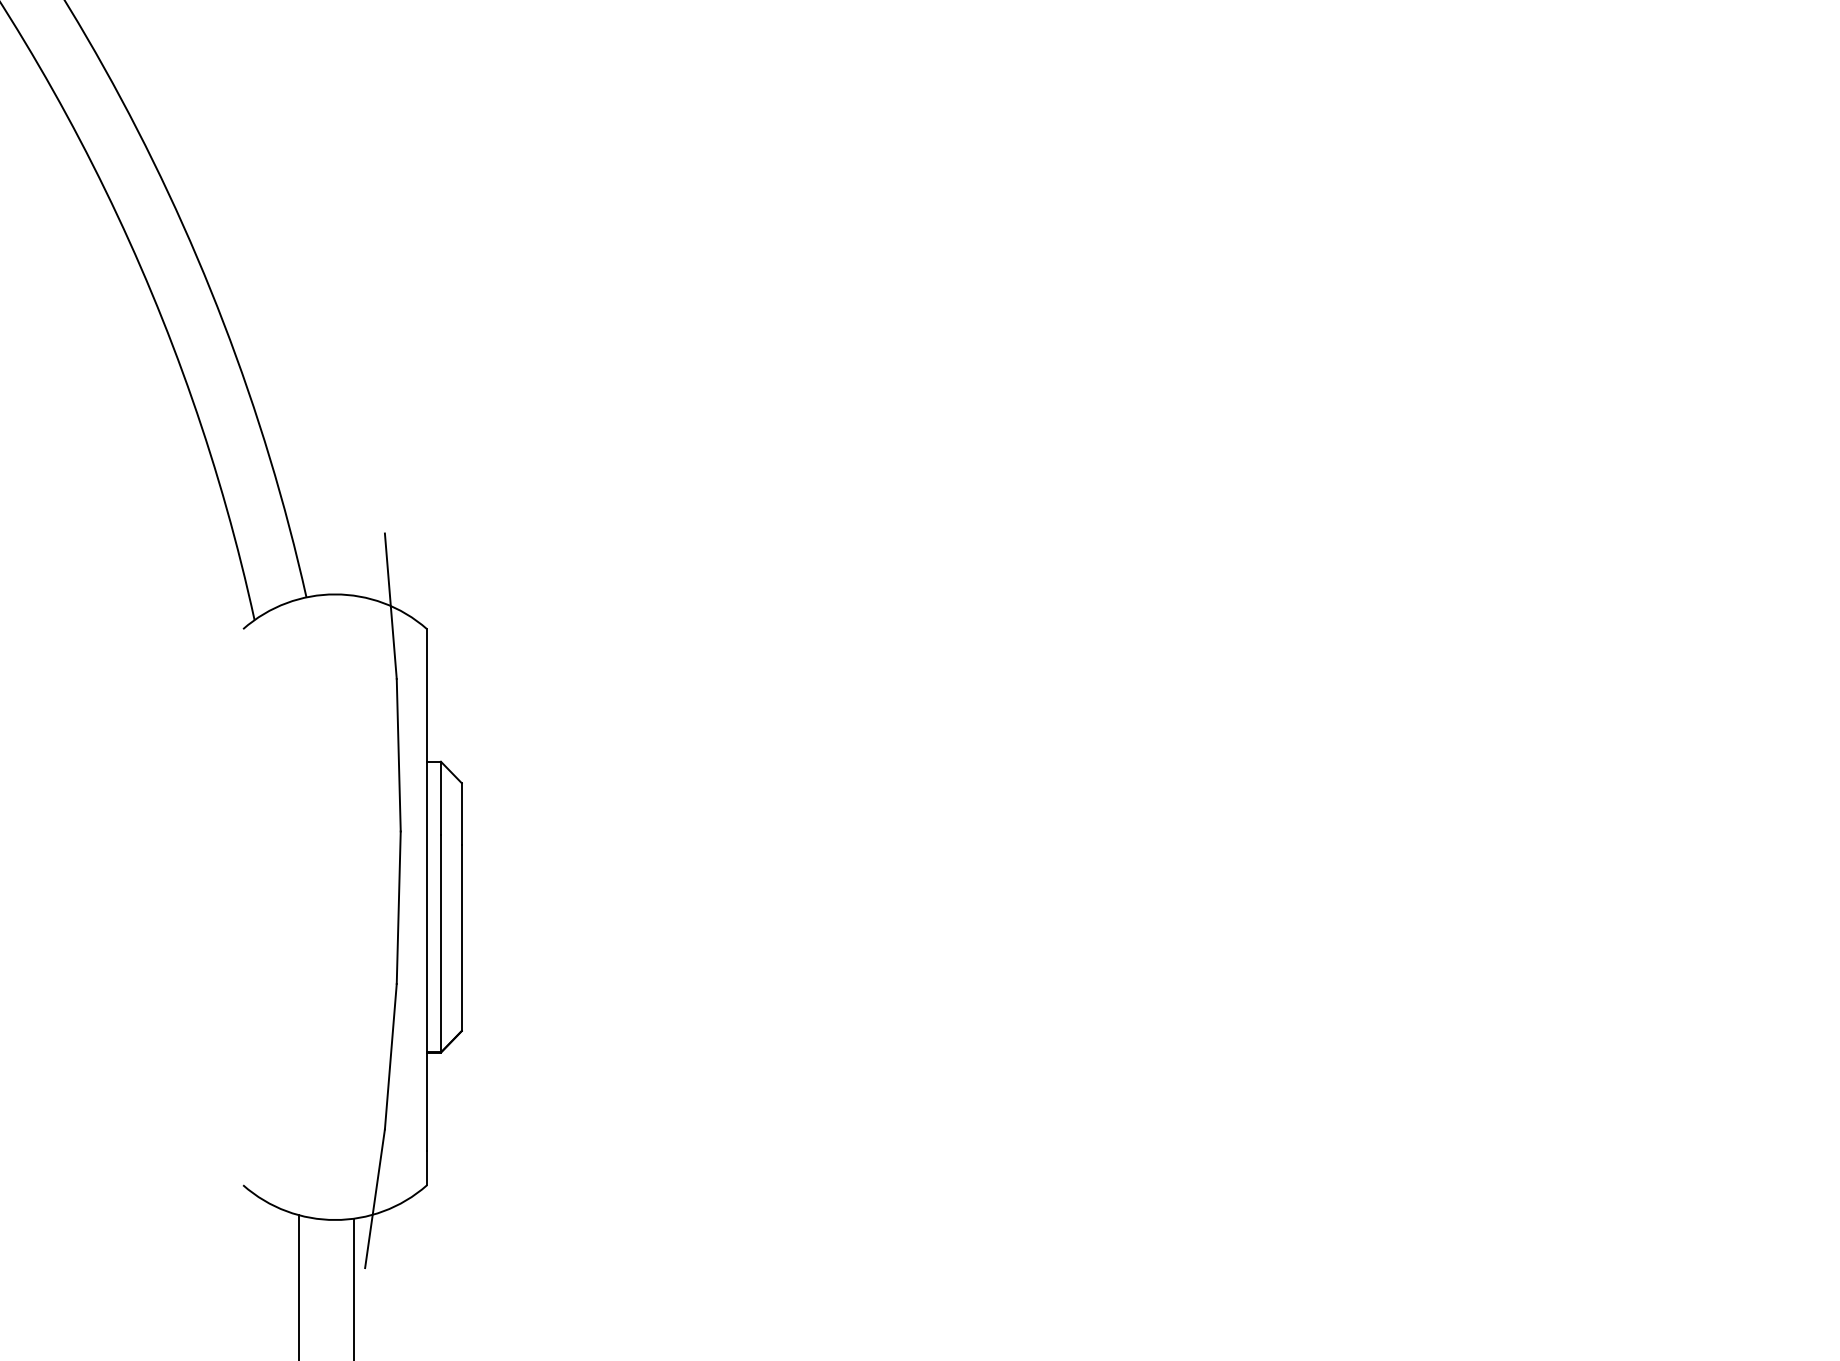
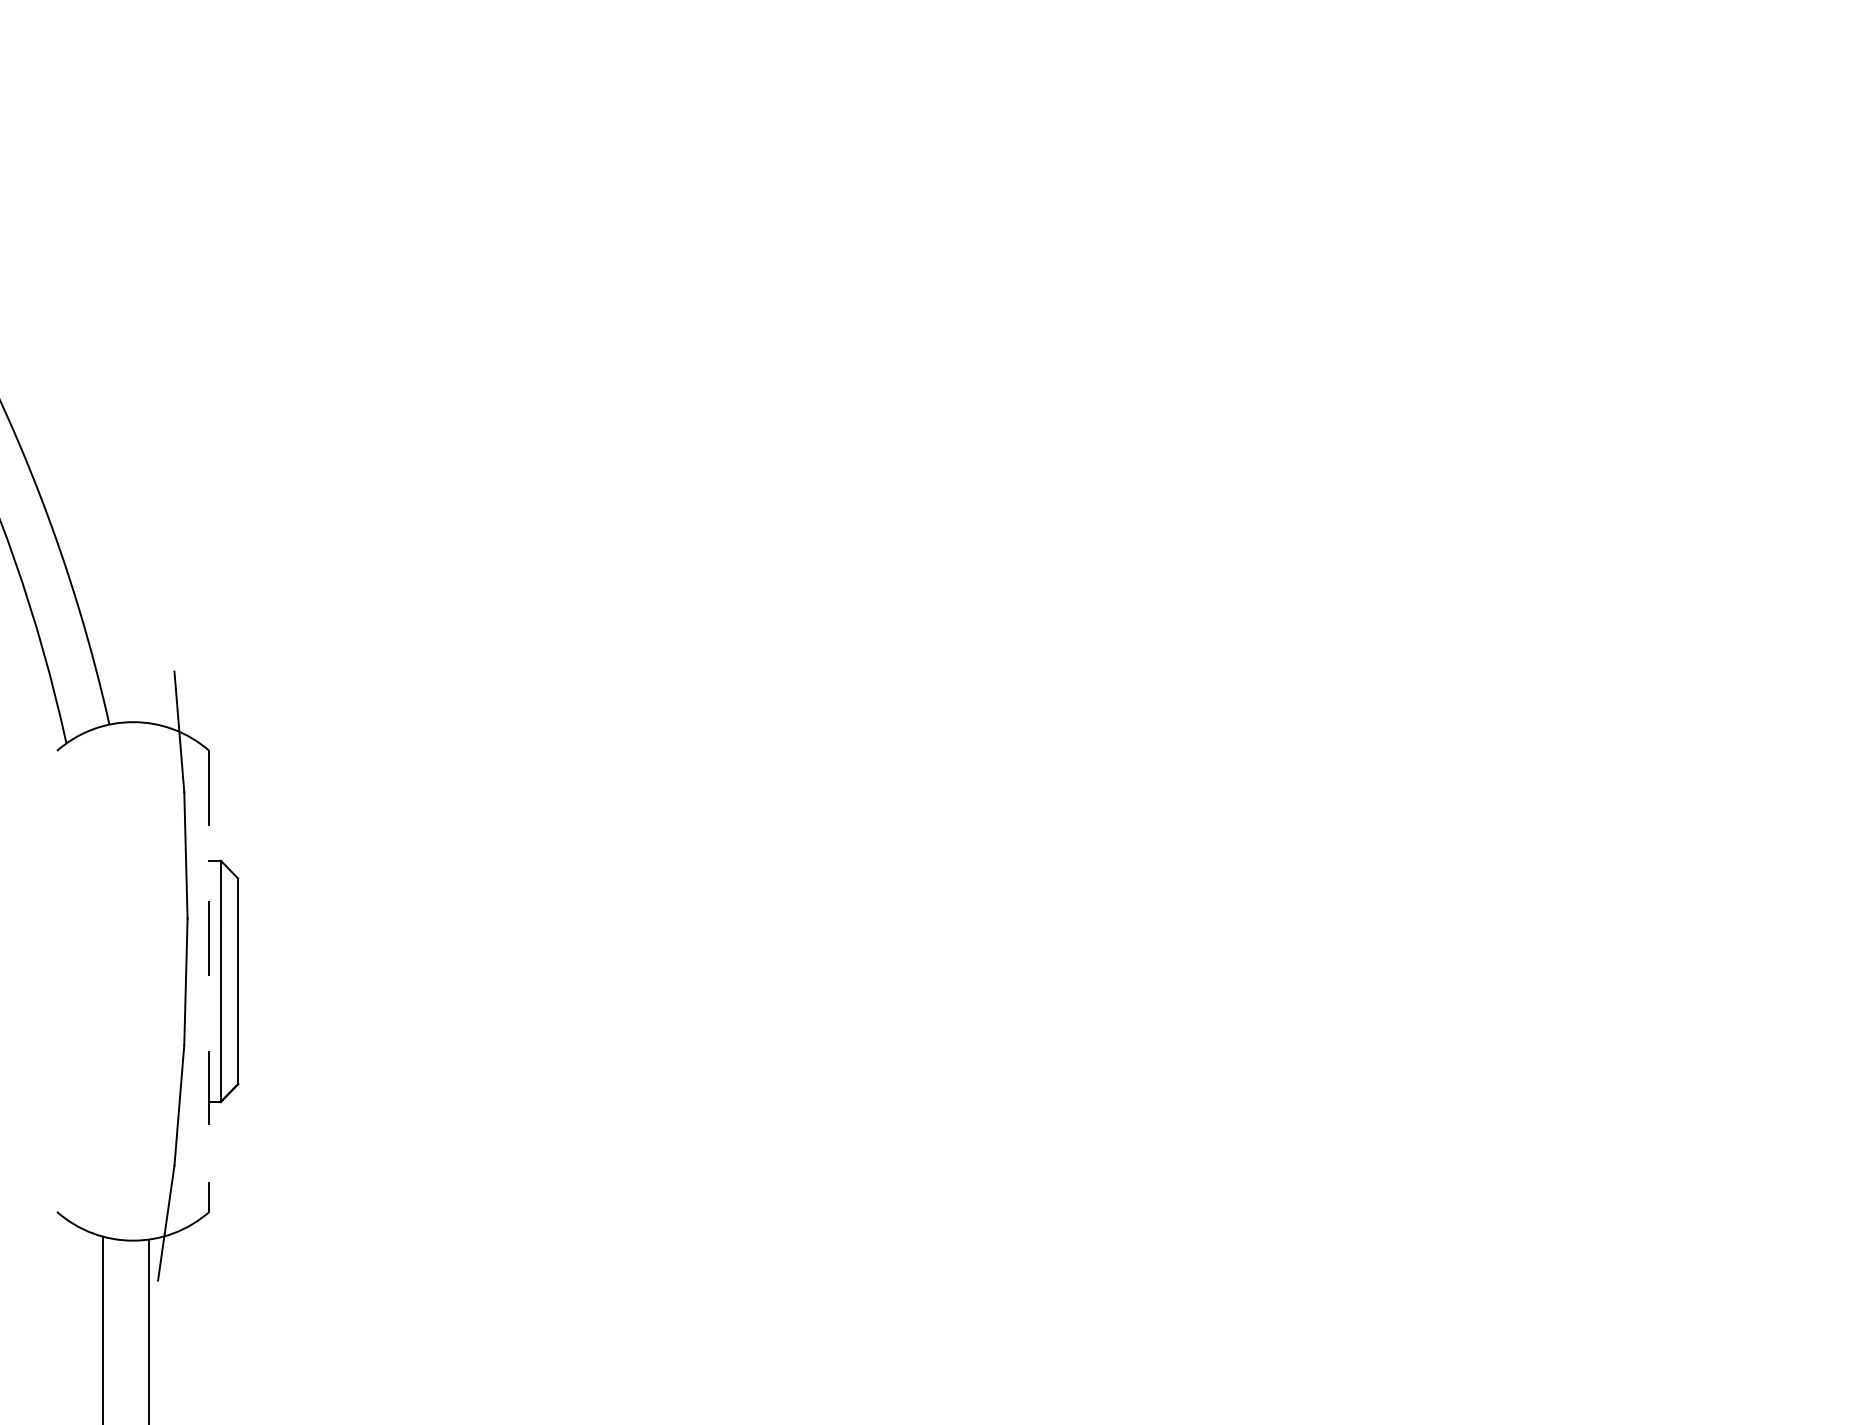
line: (427, 890) -> (209, 967), solid -> dashed

